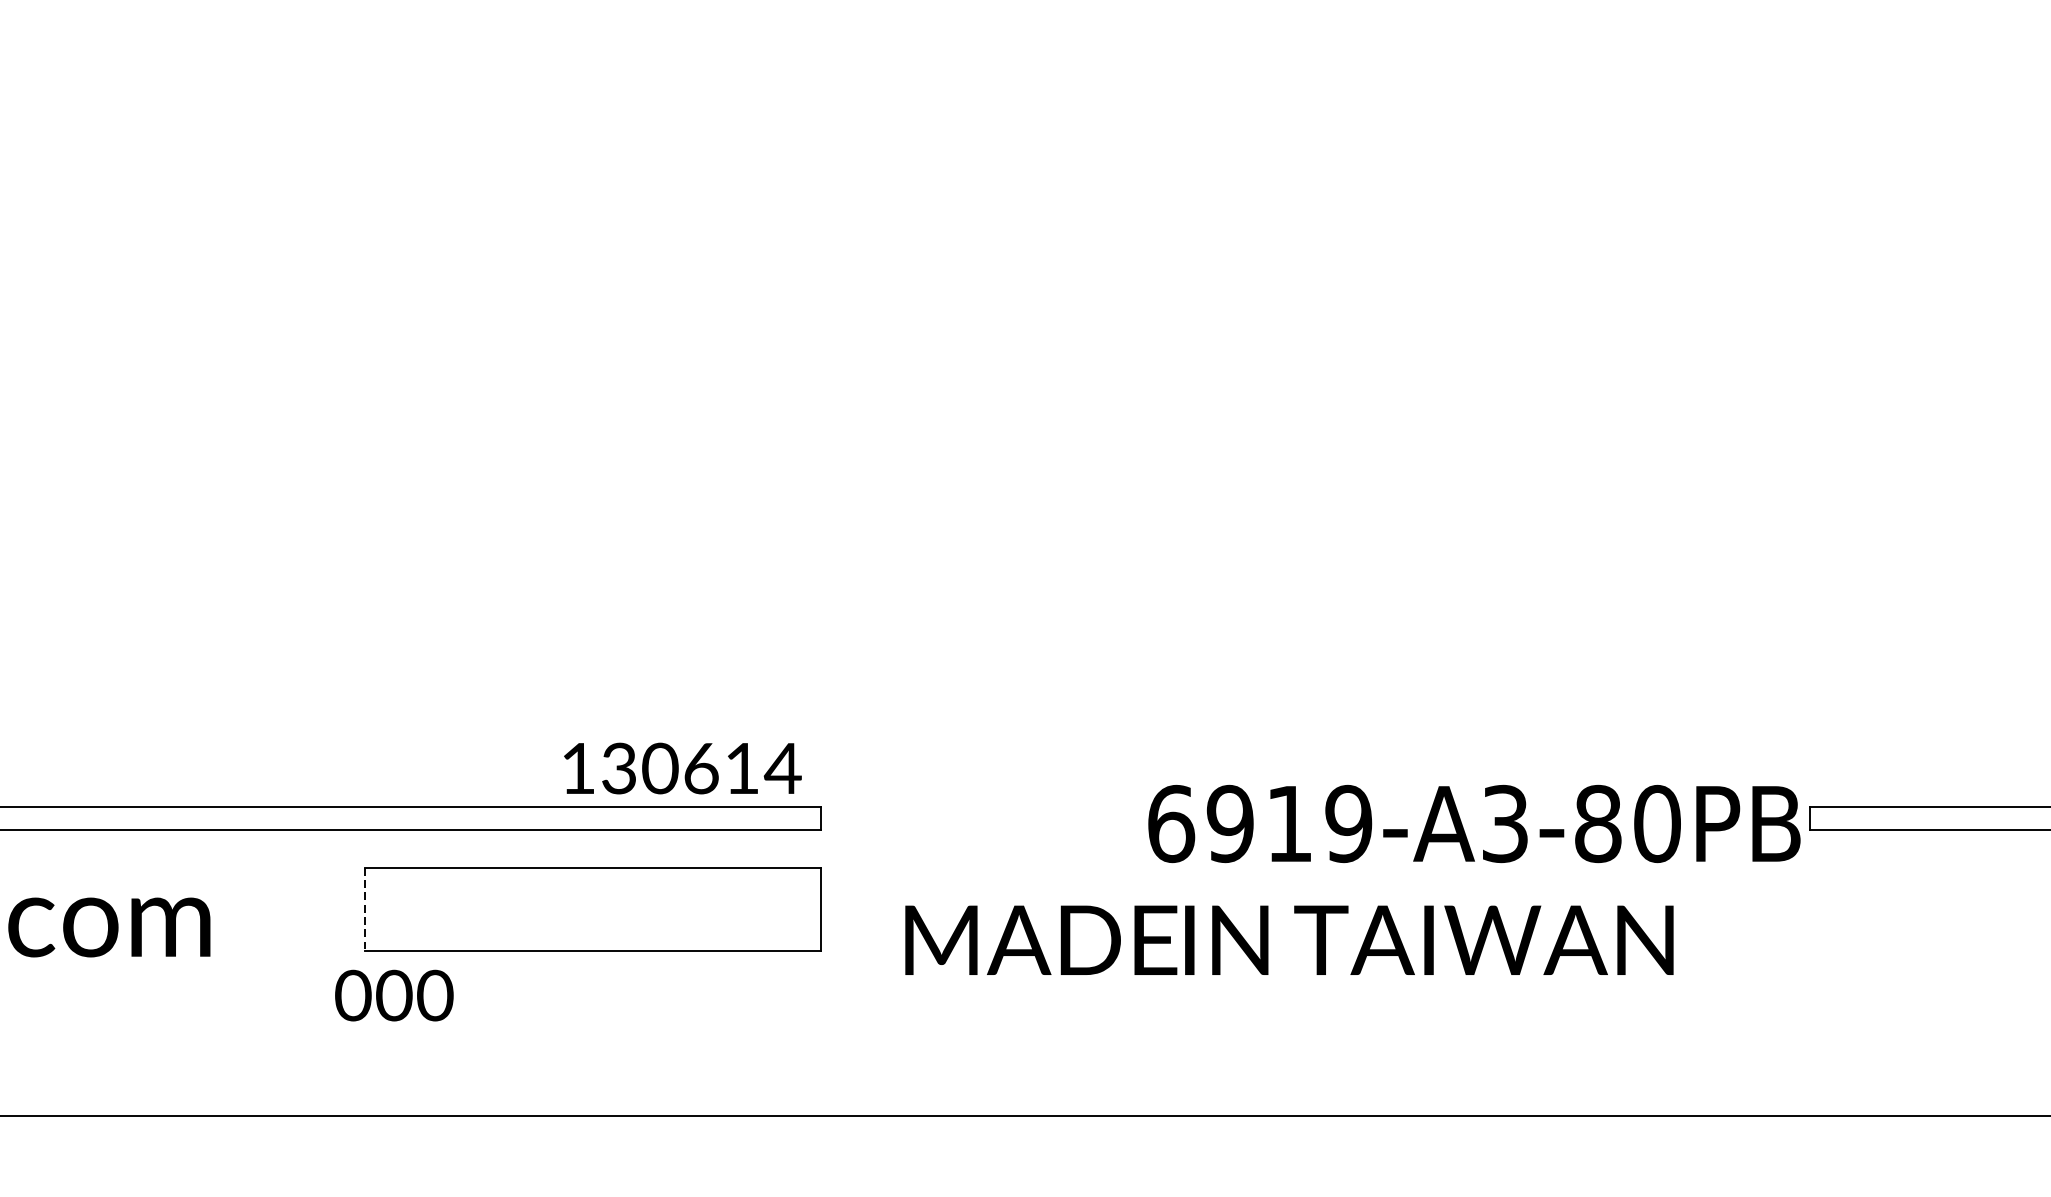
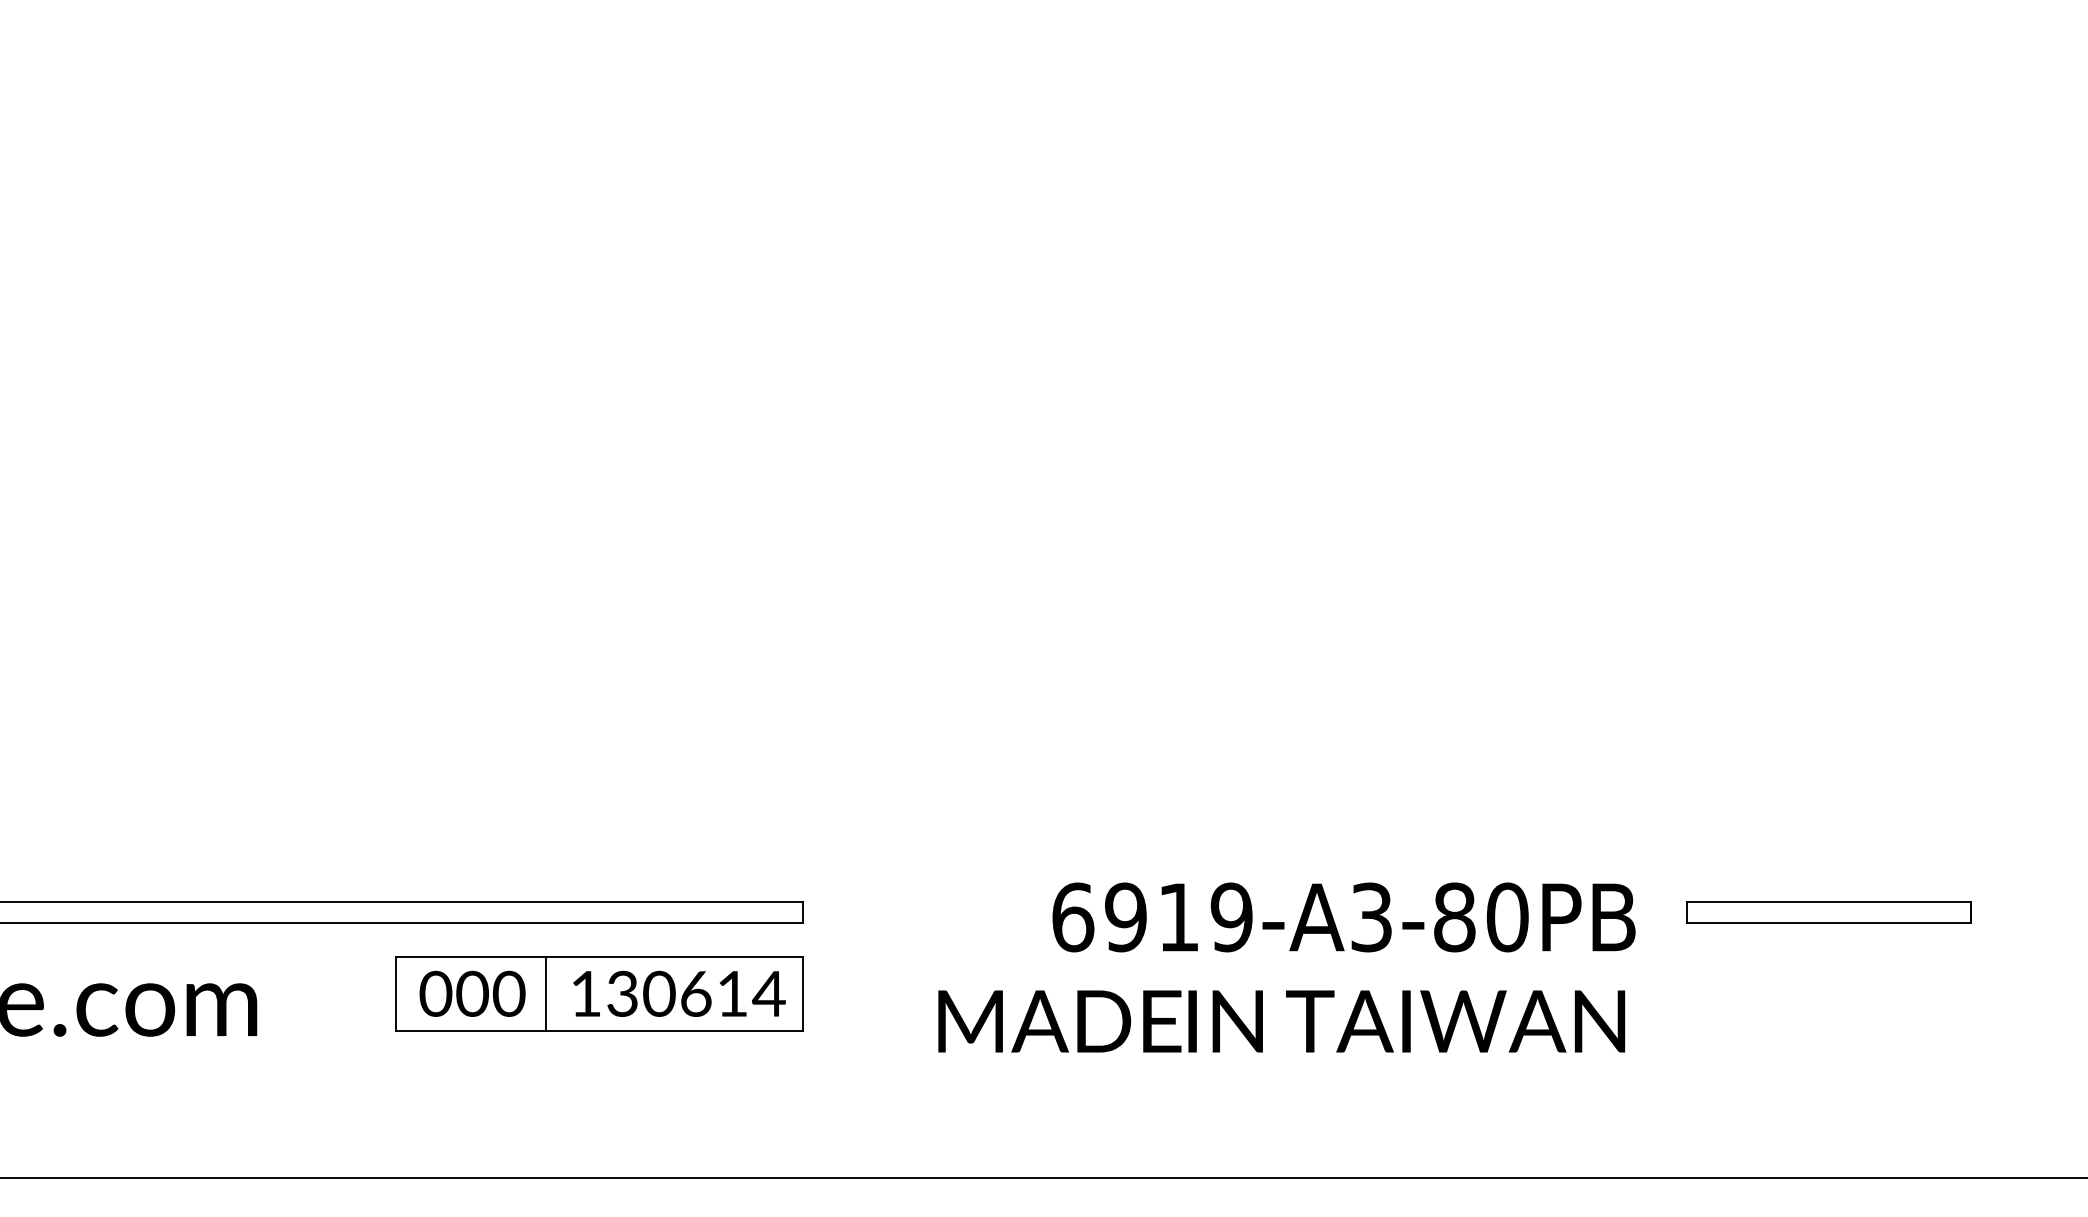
text: (682, 768) -> (679, 993), moved
text: (1473, 824) -> (1343, 917), moved
line: (534, 909) -> (546, 993), added
line: (365, 910) -> (395, 994), dashed -> solid
text: (1289, 940) -> (1281, 1021), moved
text: (394, 995) -> (472, 993), moved

